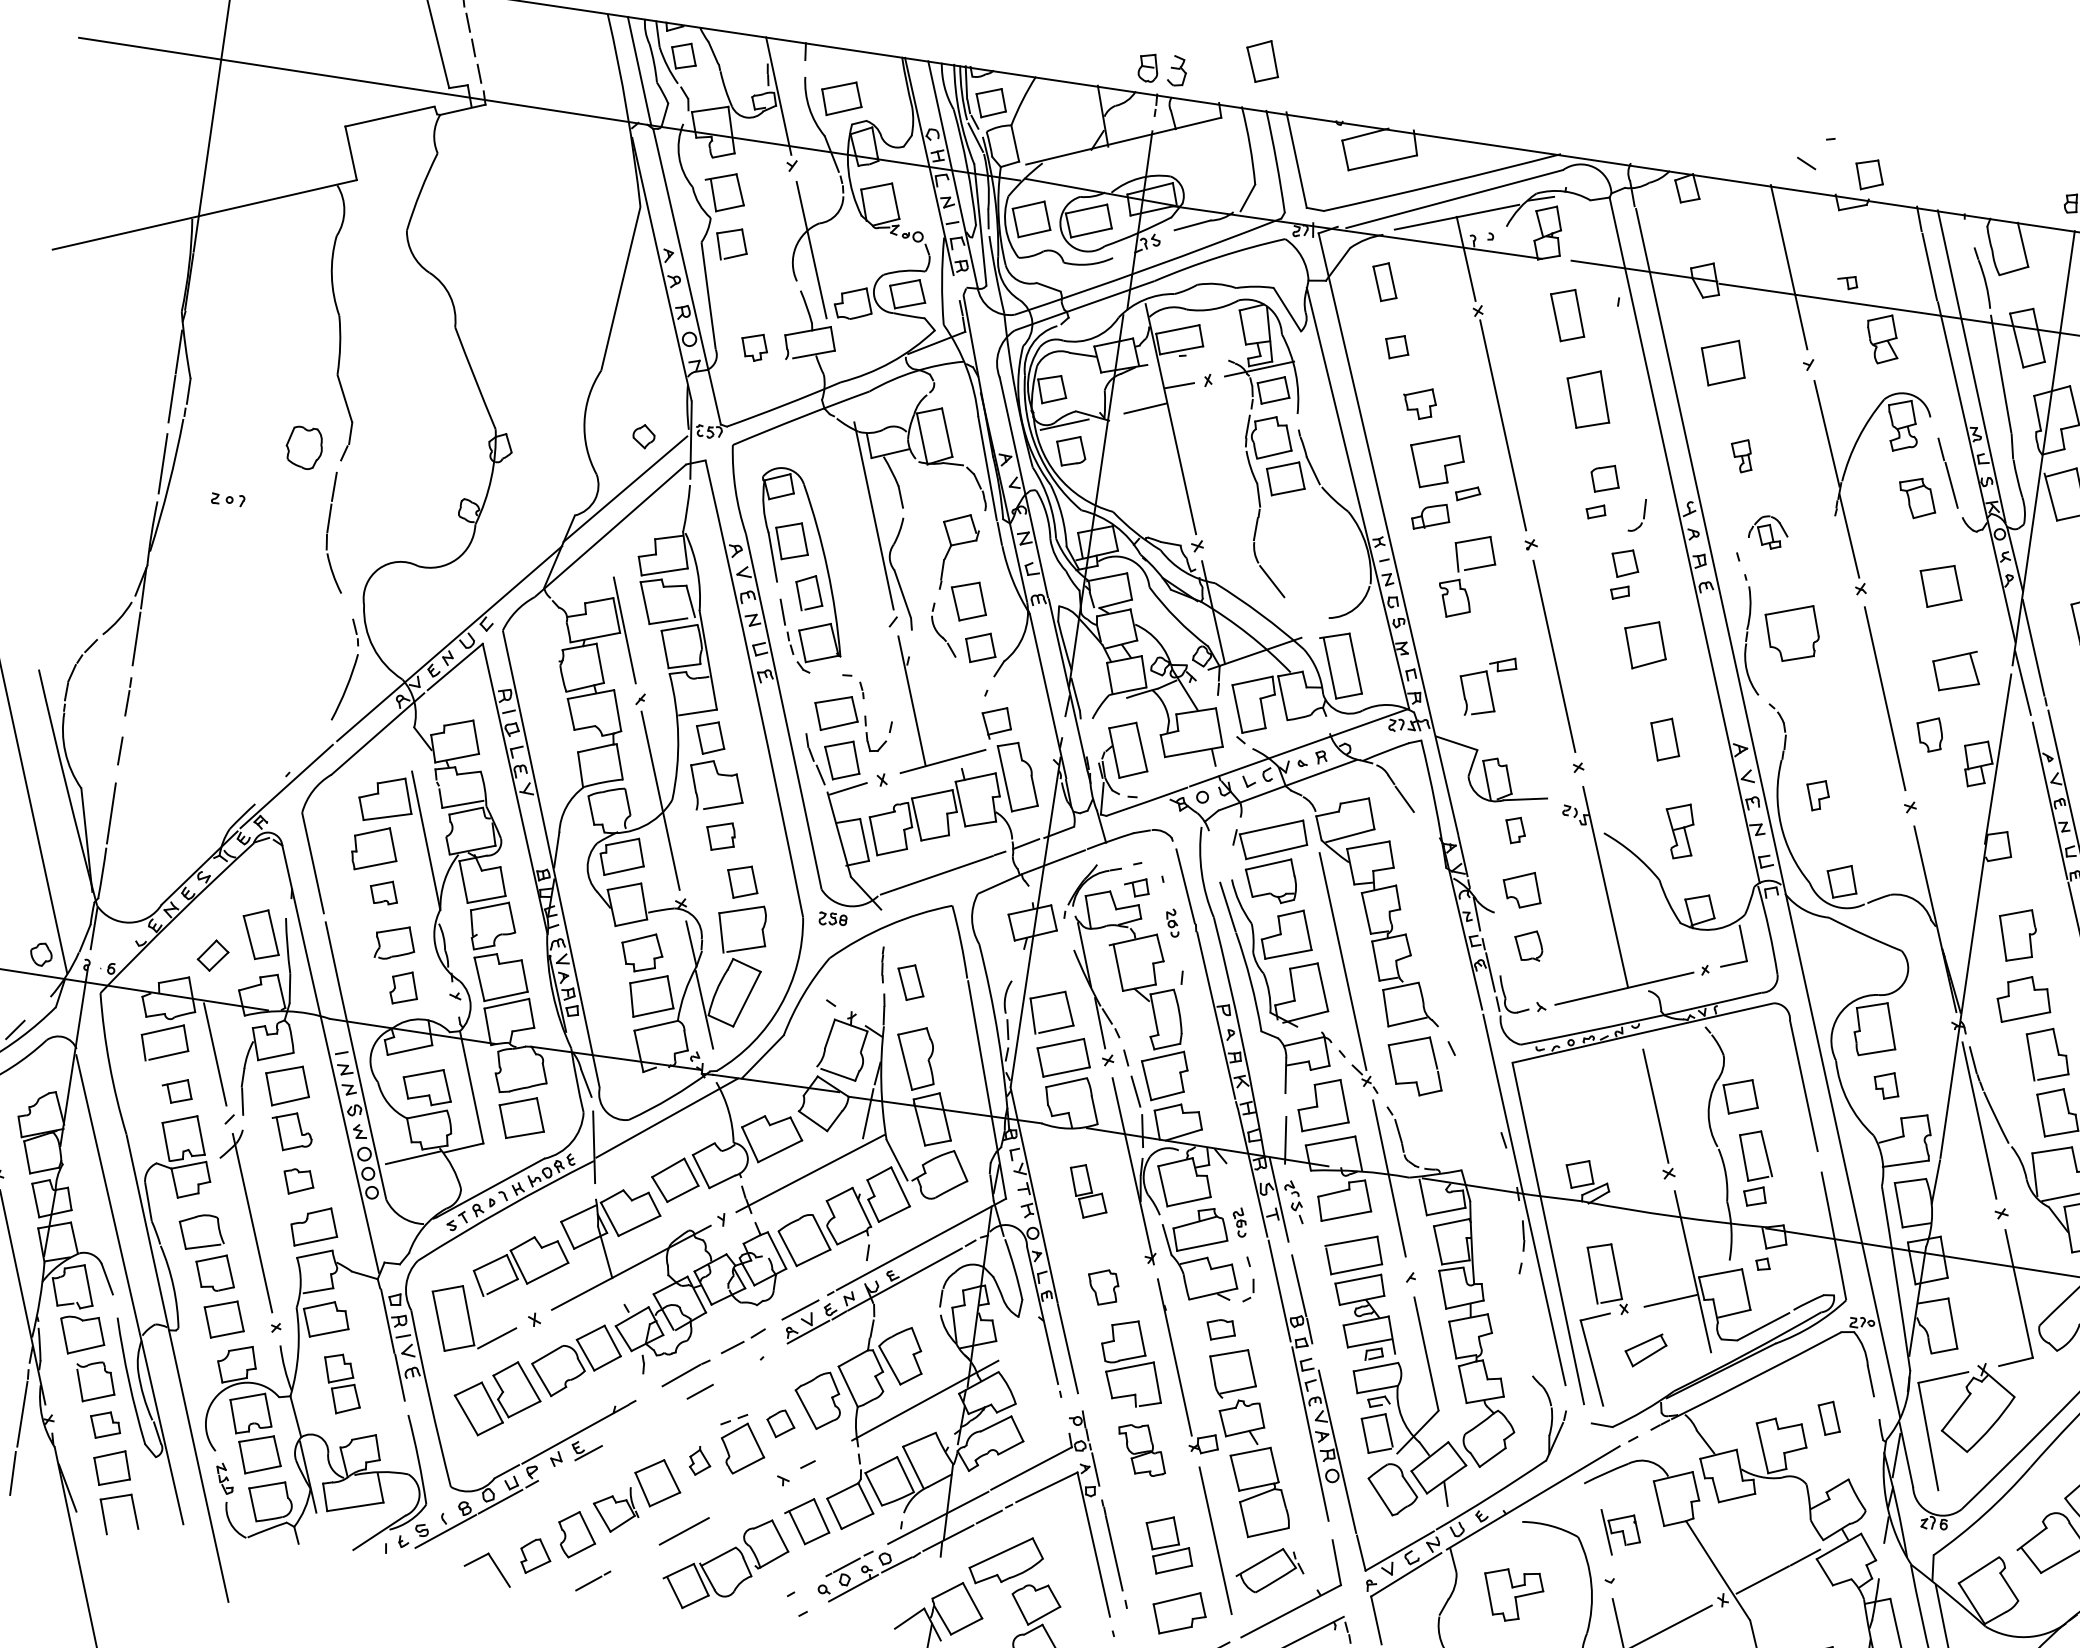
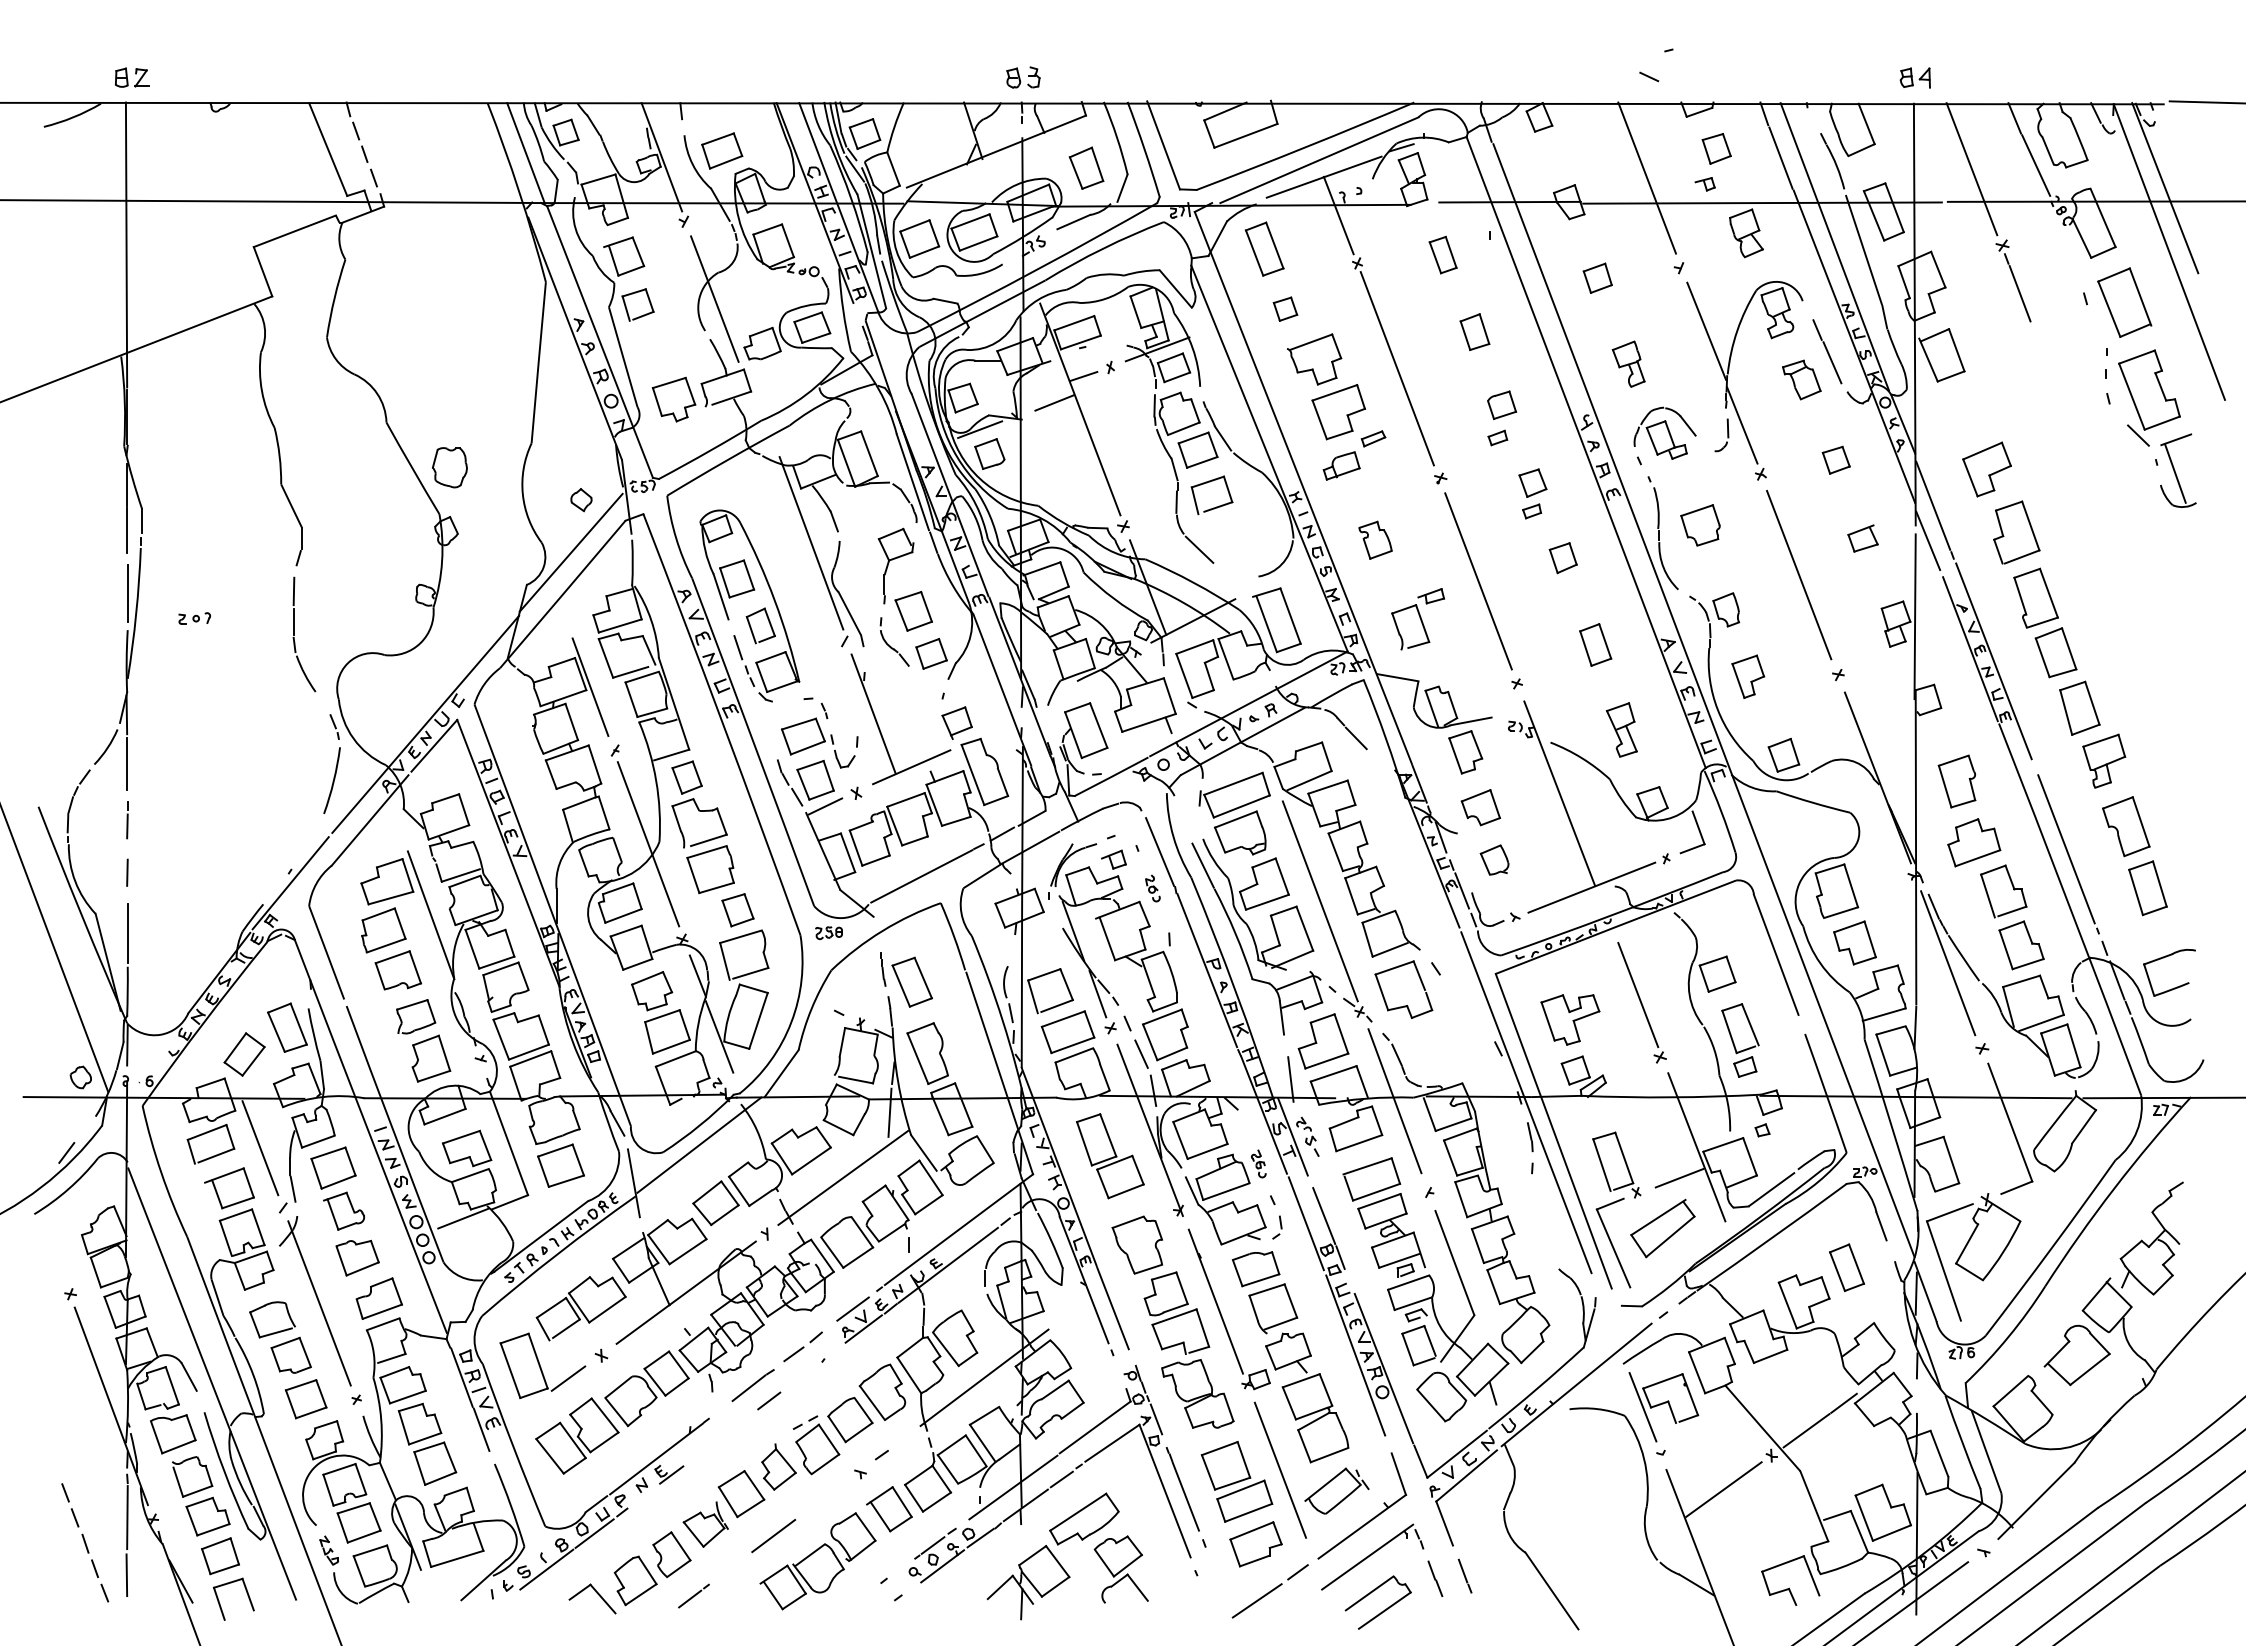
part: (1262, 60) -> (1086, 167), moved
part: (1162, 69) -> (1023, 77), size x0.71
part: (1869, 174) -> (1716, 148), moved
part: (1384, 281) -> (1264, 248), size x1.43
part: (1566, 314) -> (1442, 254), size x0.71
part: (753, 347) -> (673, 399), size x1.67
part: (1722, 361) -> (1597, 277), size x0.62
part: (1588, 398) -> (1474, 331), size x0.62
part: (1419, 403) -> (1314, 359), size x1.67
part: (303, 447) -> (449, 467), moved
part: (1741, 455) -> (1628, 363), size x1.43
part: (1637, 515) -> (1721, 435), moved
part: (1768, 531) -> (1664, 432), size x1.67
part: (1472, 541) -> (1207, 483), moved
part: (1940, 585) -> (1835, 459), size x0.62
part: (1791, 632) -> (1700, 525), size x0.71
part: (1644, 645) -> (1562, 558), size x0.62
part: (1955, 670) -> (1862, 538), size x0.62
part: (1929, 734) -> (1726, 609), moved
part: (1817, 795) -> (1748, 676), size x1.43
part: (1514, 830) -> (1465, 752), size x1.67
part: (720, 836) -> (710, 869), size x1.67
part: (384, 892) -> (398, 970), size x1.67
part: (213, 955) -> (244, 1054), size x1.43
part: (910, 981) -> (911, 981), size x1.43
part: (404, 988) -> (431, 1058), size x1.43
part: (1886, 1085) -> (1854, 942), size x1.67
part: (177, 1091) -> (229, 1188), size x1.67
part: (298, 1181) -> (357, 1257), size x1.43
part: (1088, 1192) -> (1110, 1156), size x1.67
part: (1102, 1286) -> (1137, 1244), size x1.67
part: (1220, 1330) -> (1255, 1269), size x1.67
part: (1645, 1350) -> (1662, 1228), size x1.67
part: (342, 1383) -> (427, 1443), size x1.43
part: (1829, 1418) -> (1847, 1267), size x1.43
part: (780, 1424) -> (850, 1420), size x1.67
part: (104, 1425) -> (207, 1516), size x1.43
part: (1141, 1449) -> (1197, 1393), size x1.43
part: (699, 1460) -> (778, 1466), size x1.67
part: (1619, 1534) -> (1663, 1407), size x1.67
part: (1168, 1545) -> (1236, 1481), size x1.43
part: (535, 1556) -> (635, 1580), size x1.43
part: (1512, 1595) -> (1570, 1019), moved

